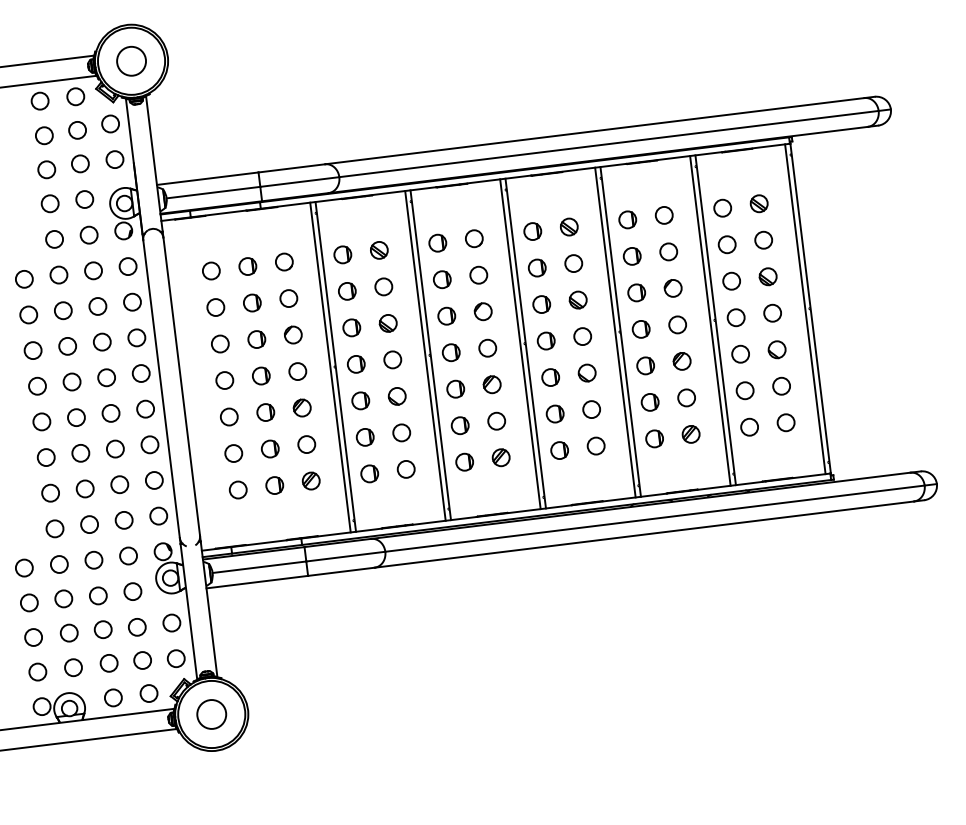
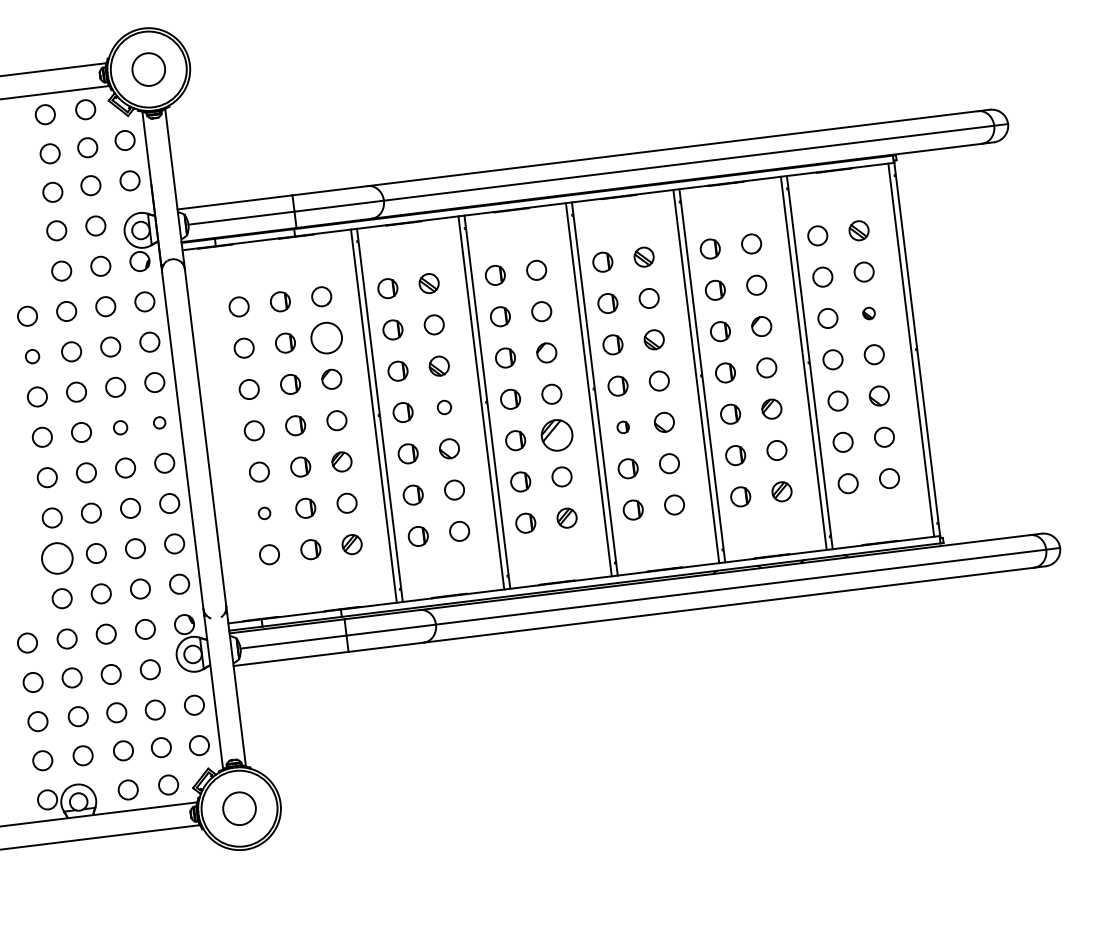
part: (767, 276) -> (868, 313), size x0.6
circle: (288, 298) -> (326, 337), size x1.6
circle: (28, 314) -> (32, 356), size x0.7
circle: (392, 359) -> (444, 407), size x0.7
circle: (140, 373) -> (158, 422), size x0.6
circle: (106, 377) -> (120, 427), size x0.7
part: (550, 377) -> (622, 427), size x0.6
part: (491, 384) -> (556, 435), size x1.6
circle: (233, 453) -> (264, 513), size x0.6
circle: (50, 492) -> (57, 557), size x1.6

